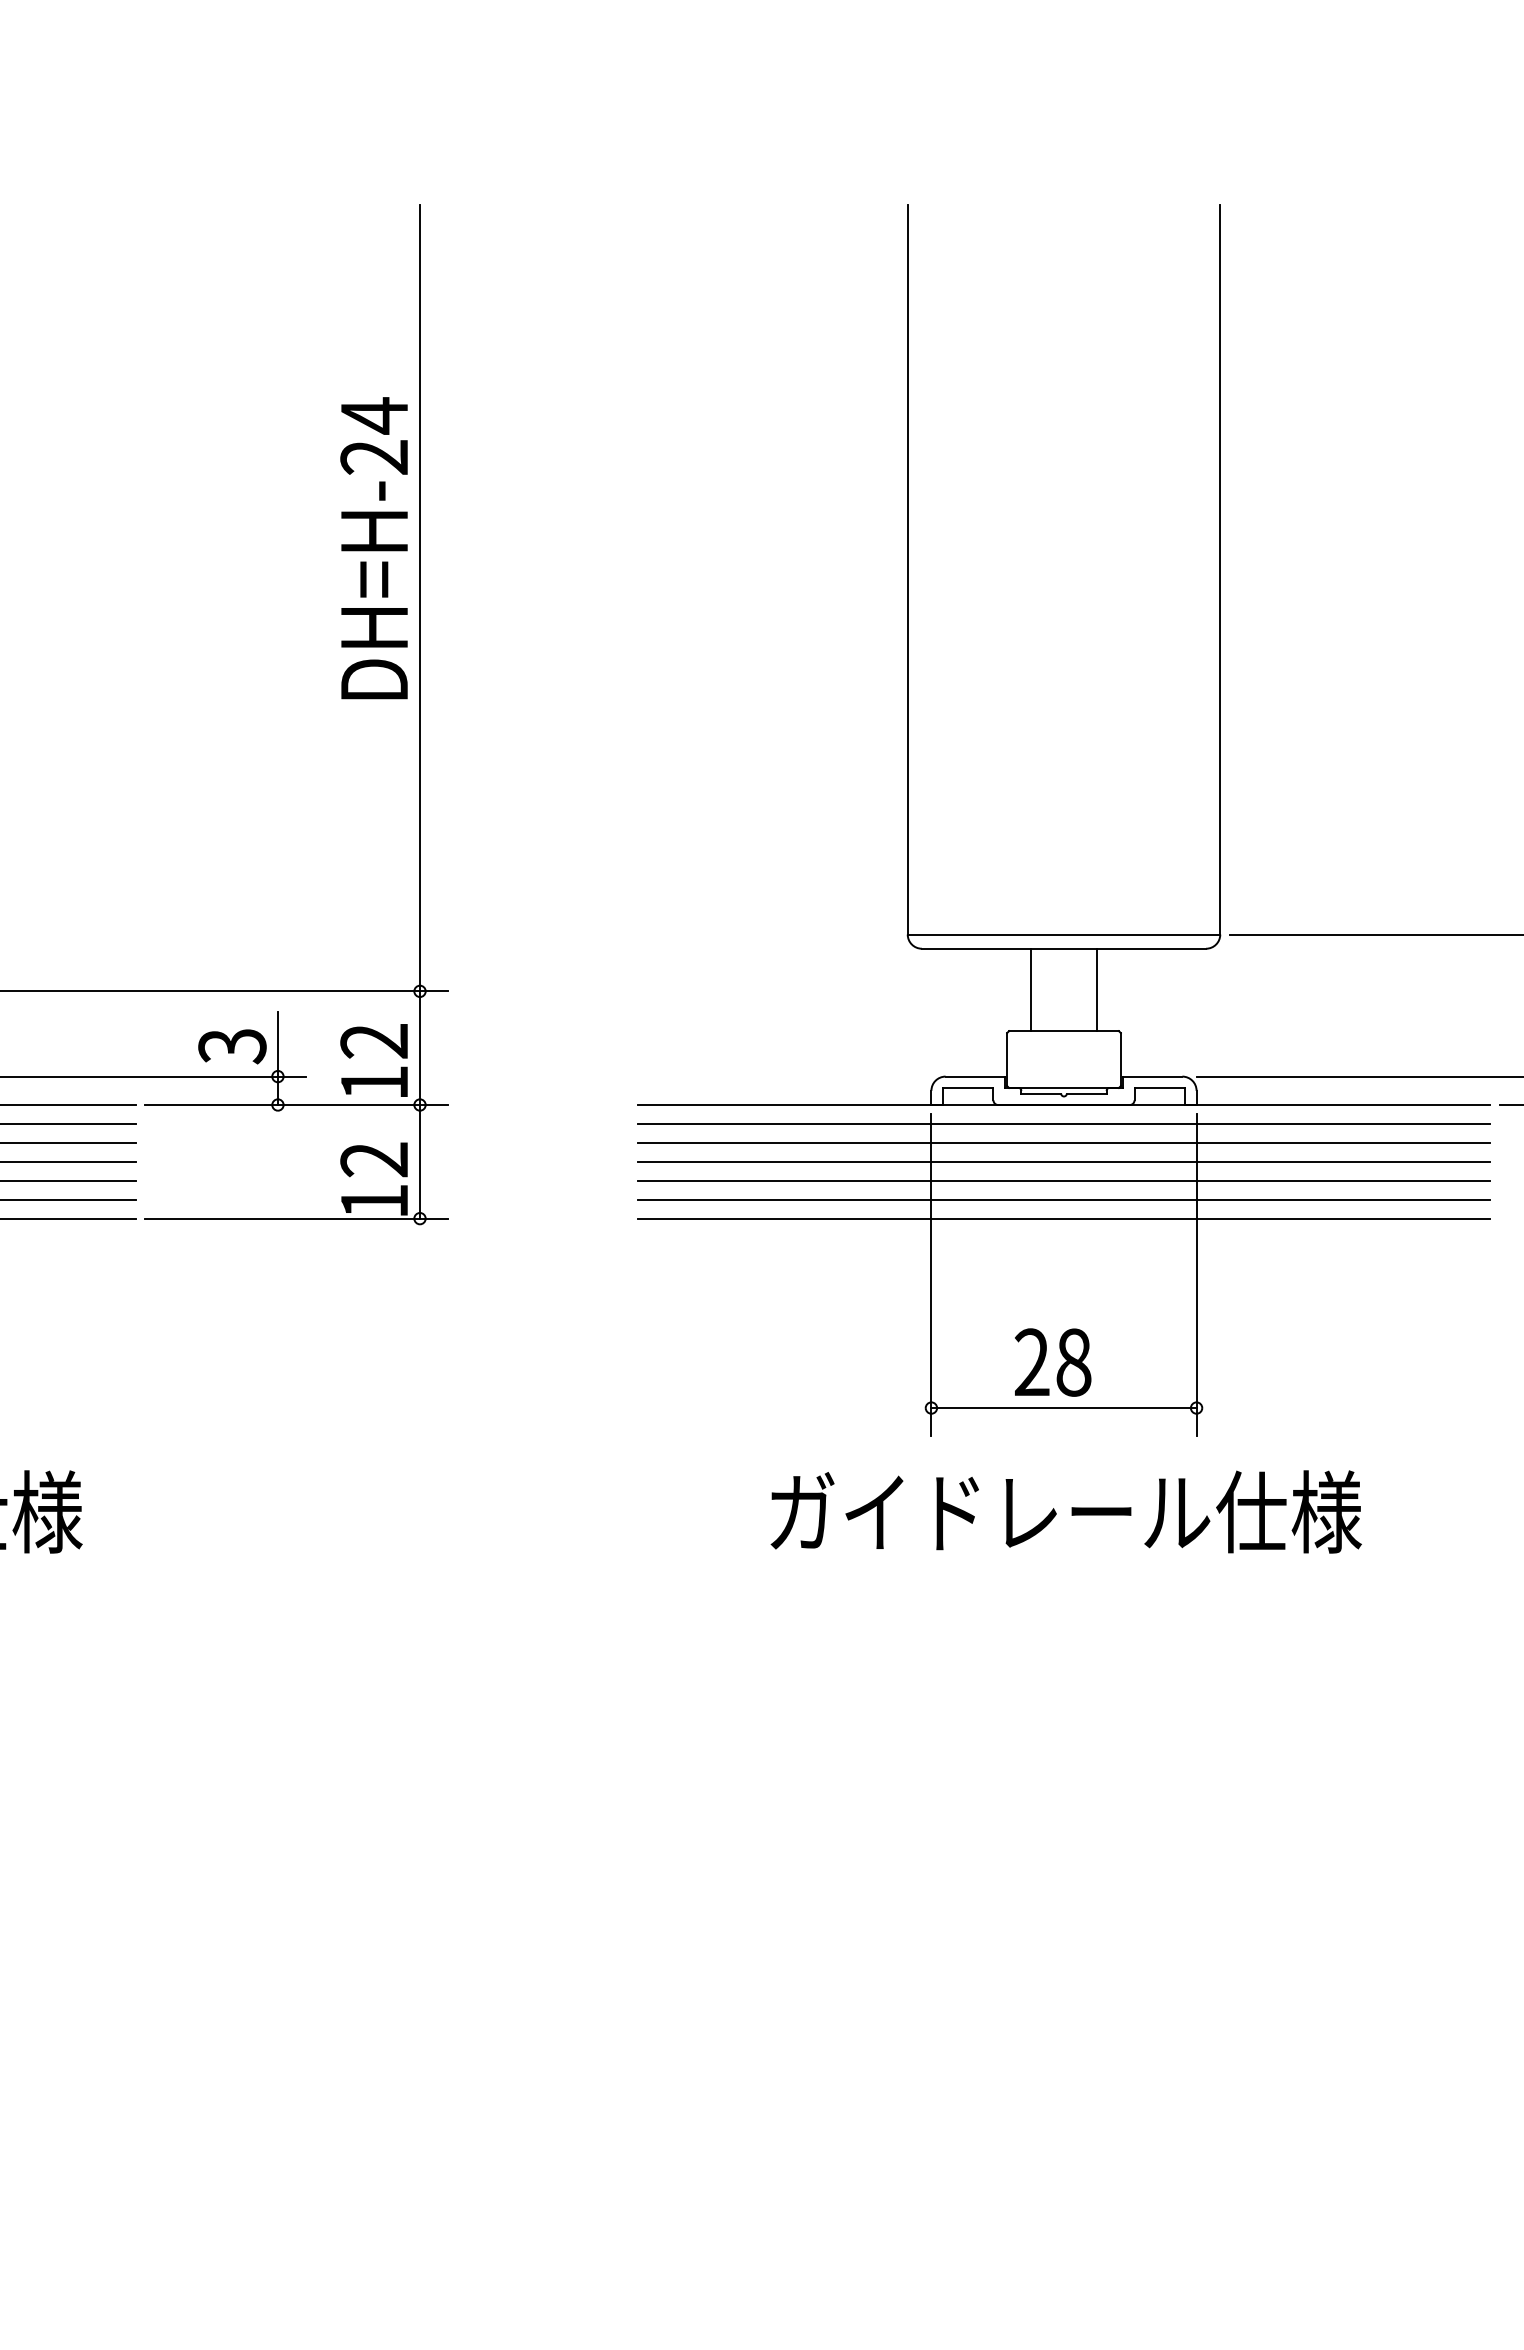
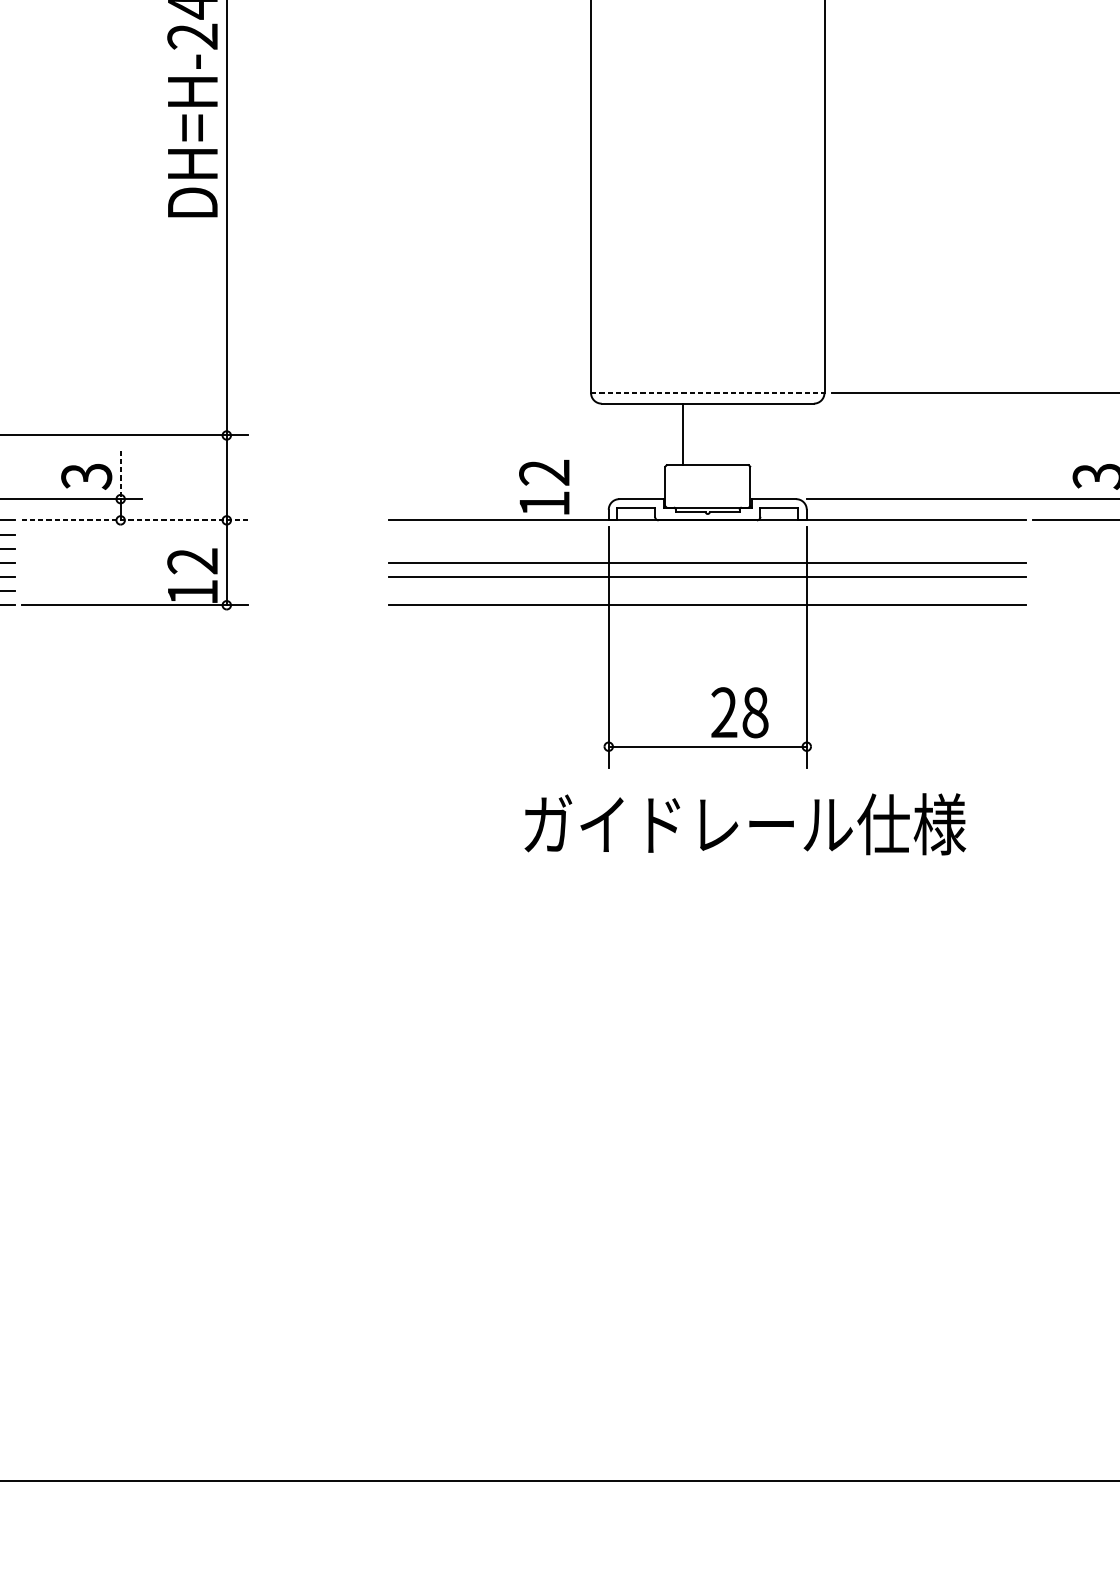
line: (1064, 934) -> (708, 393), solid -> dashed
line: (1097, 989) -> (732, 434), removed
line: (277, 1044) -> (120, 475), solid -> dashed
text: (373, 1060) -> (543, 487), moved
line: (296, 1105) -> (134, 520), solid -> dashed
line: (1063, 1123) -> (707, 534), removed
line: (1063, 1142) -> (707, 548), removed
line: (1063, 1199) -> (707, 590), removed
text: (1053, 1362) -> (740, 712), moved
text: (1065, 1511) -> (744, 823), moved

